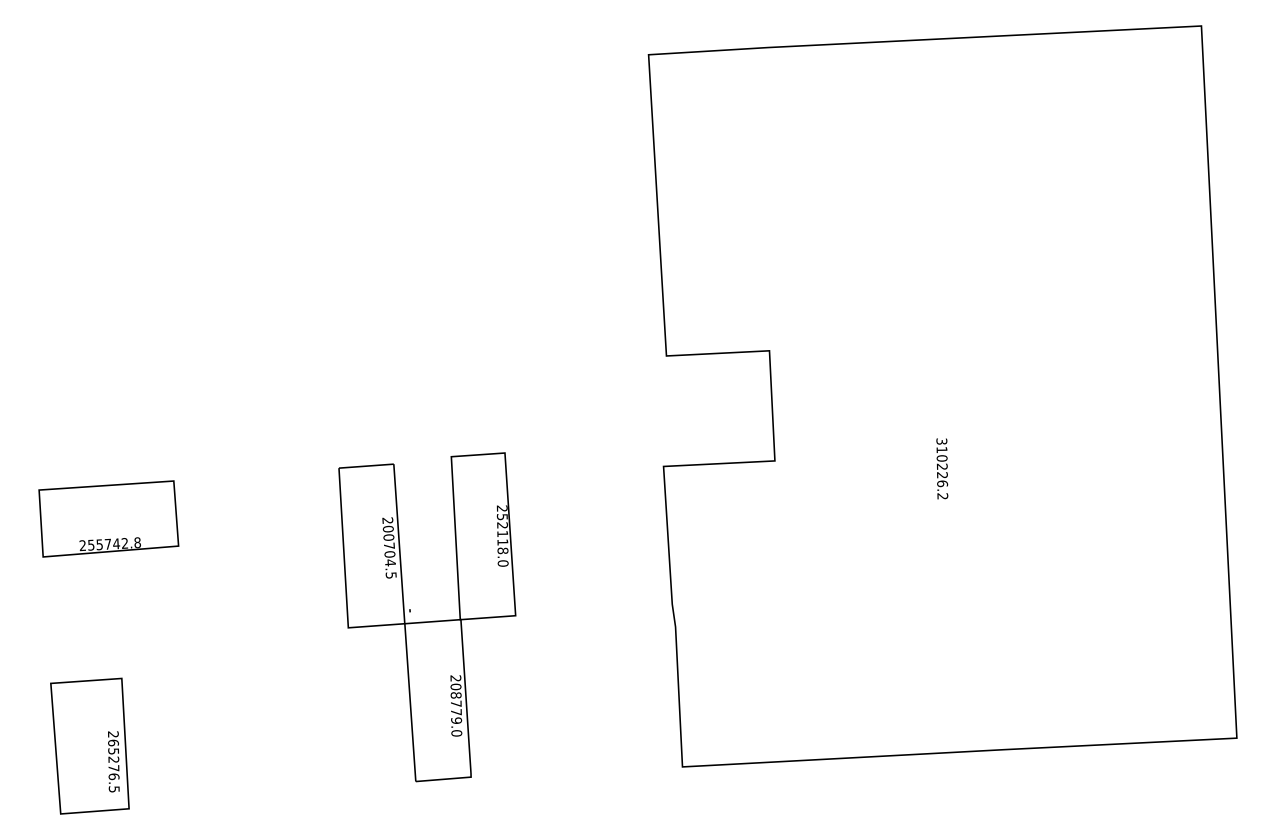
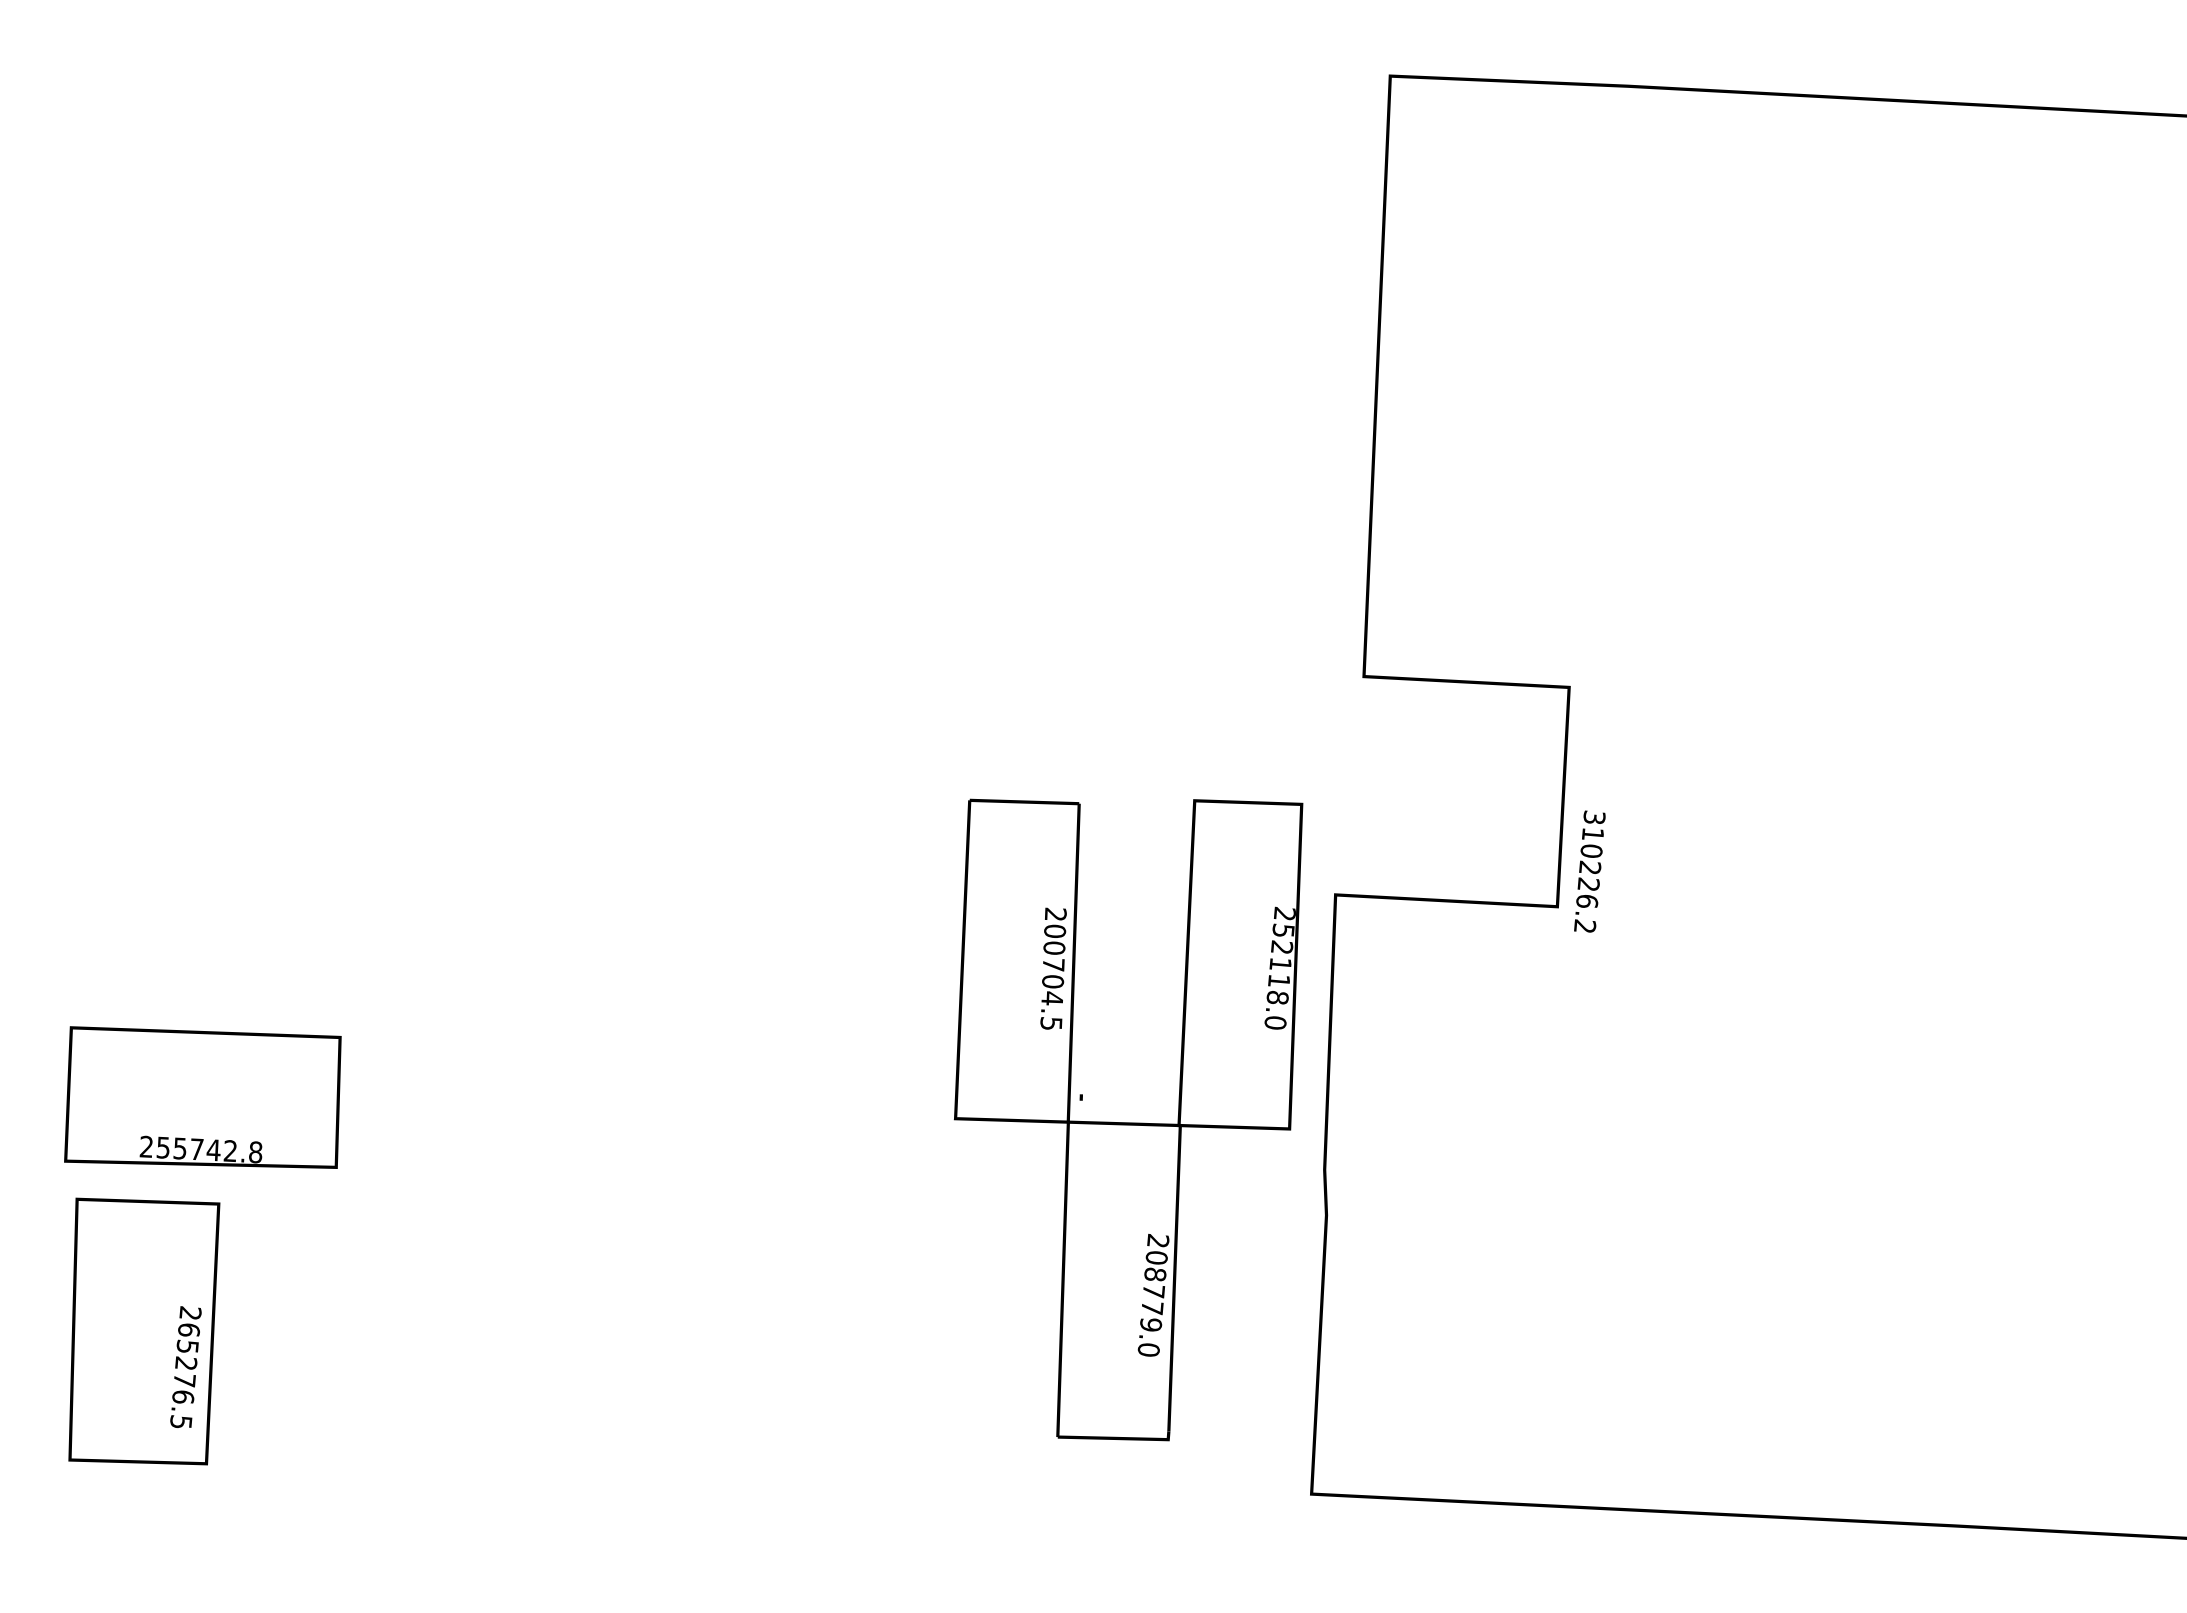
text: (942, 468) -> (1590, 871), moved
text: (108, 518) -> (203, 1098), moved
text: (427, 617) -> (1114, 1114), moved

